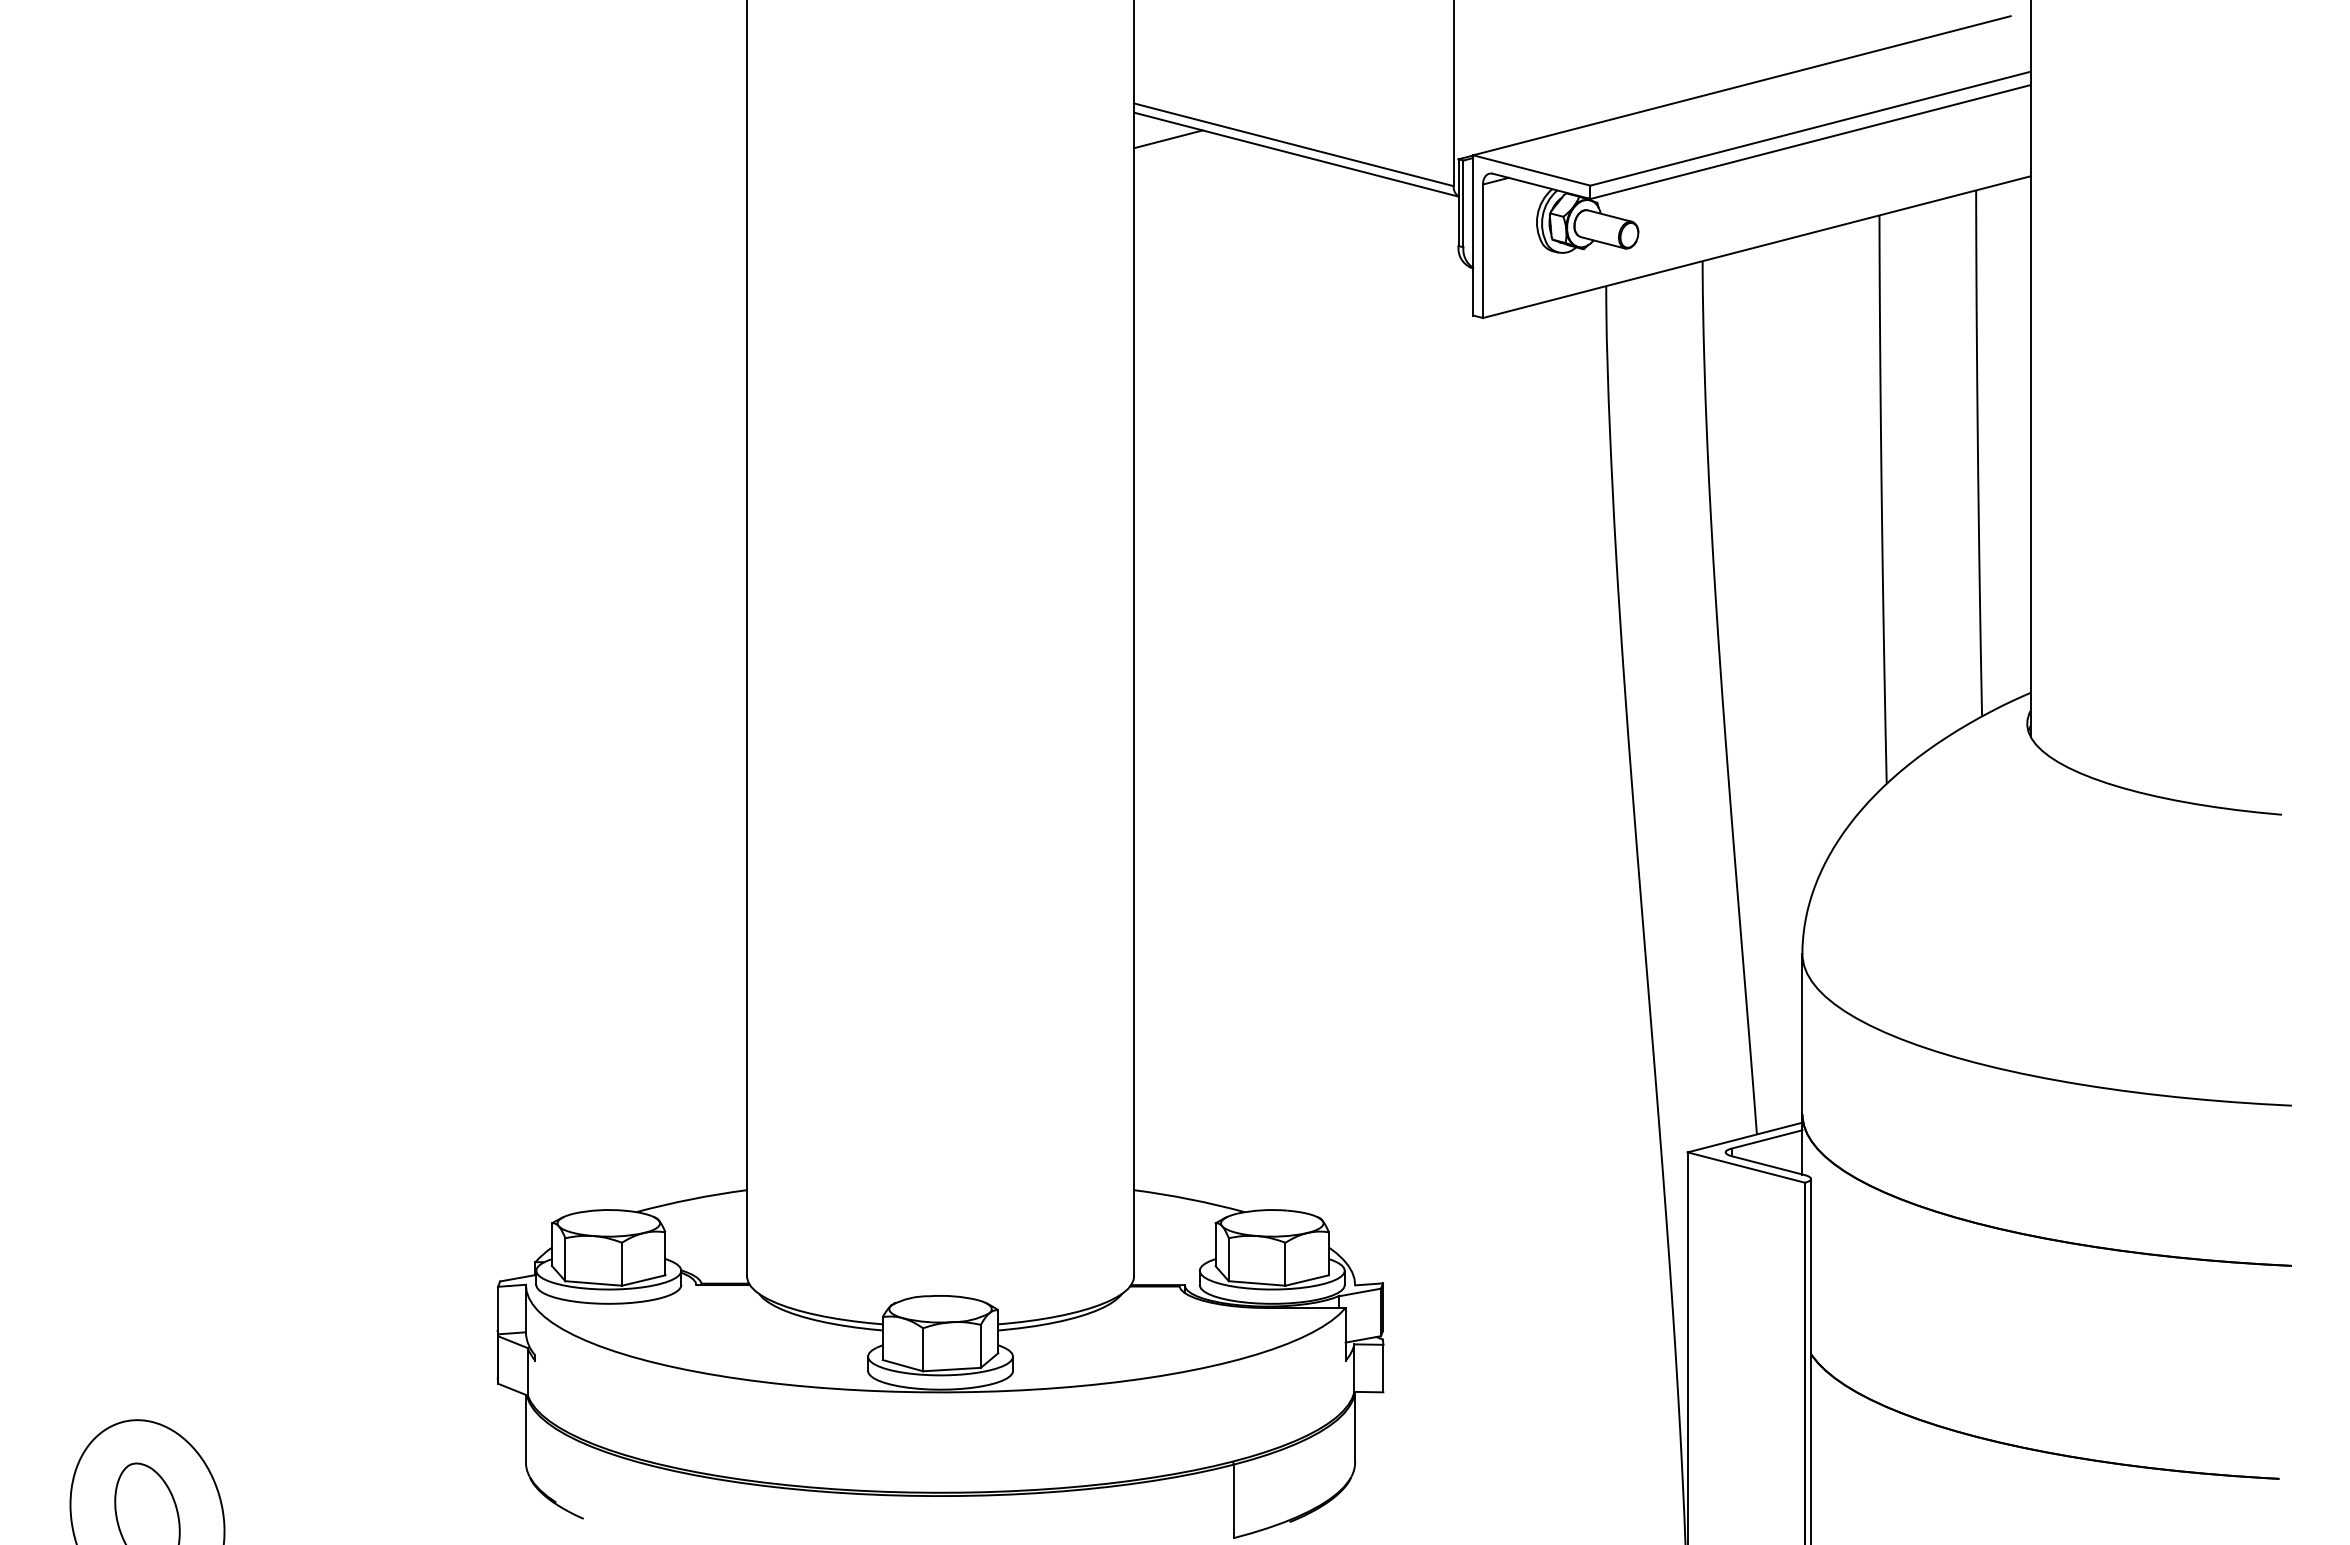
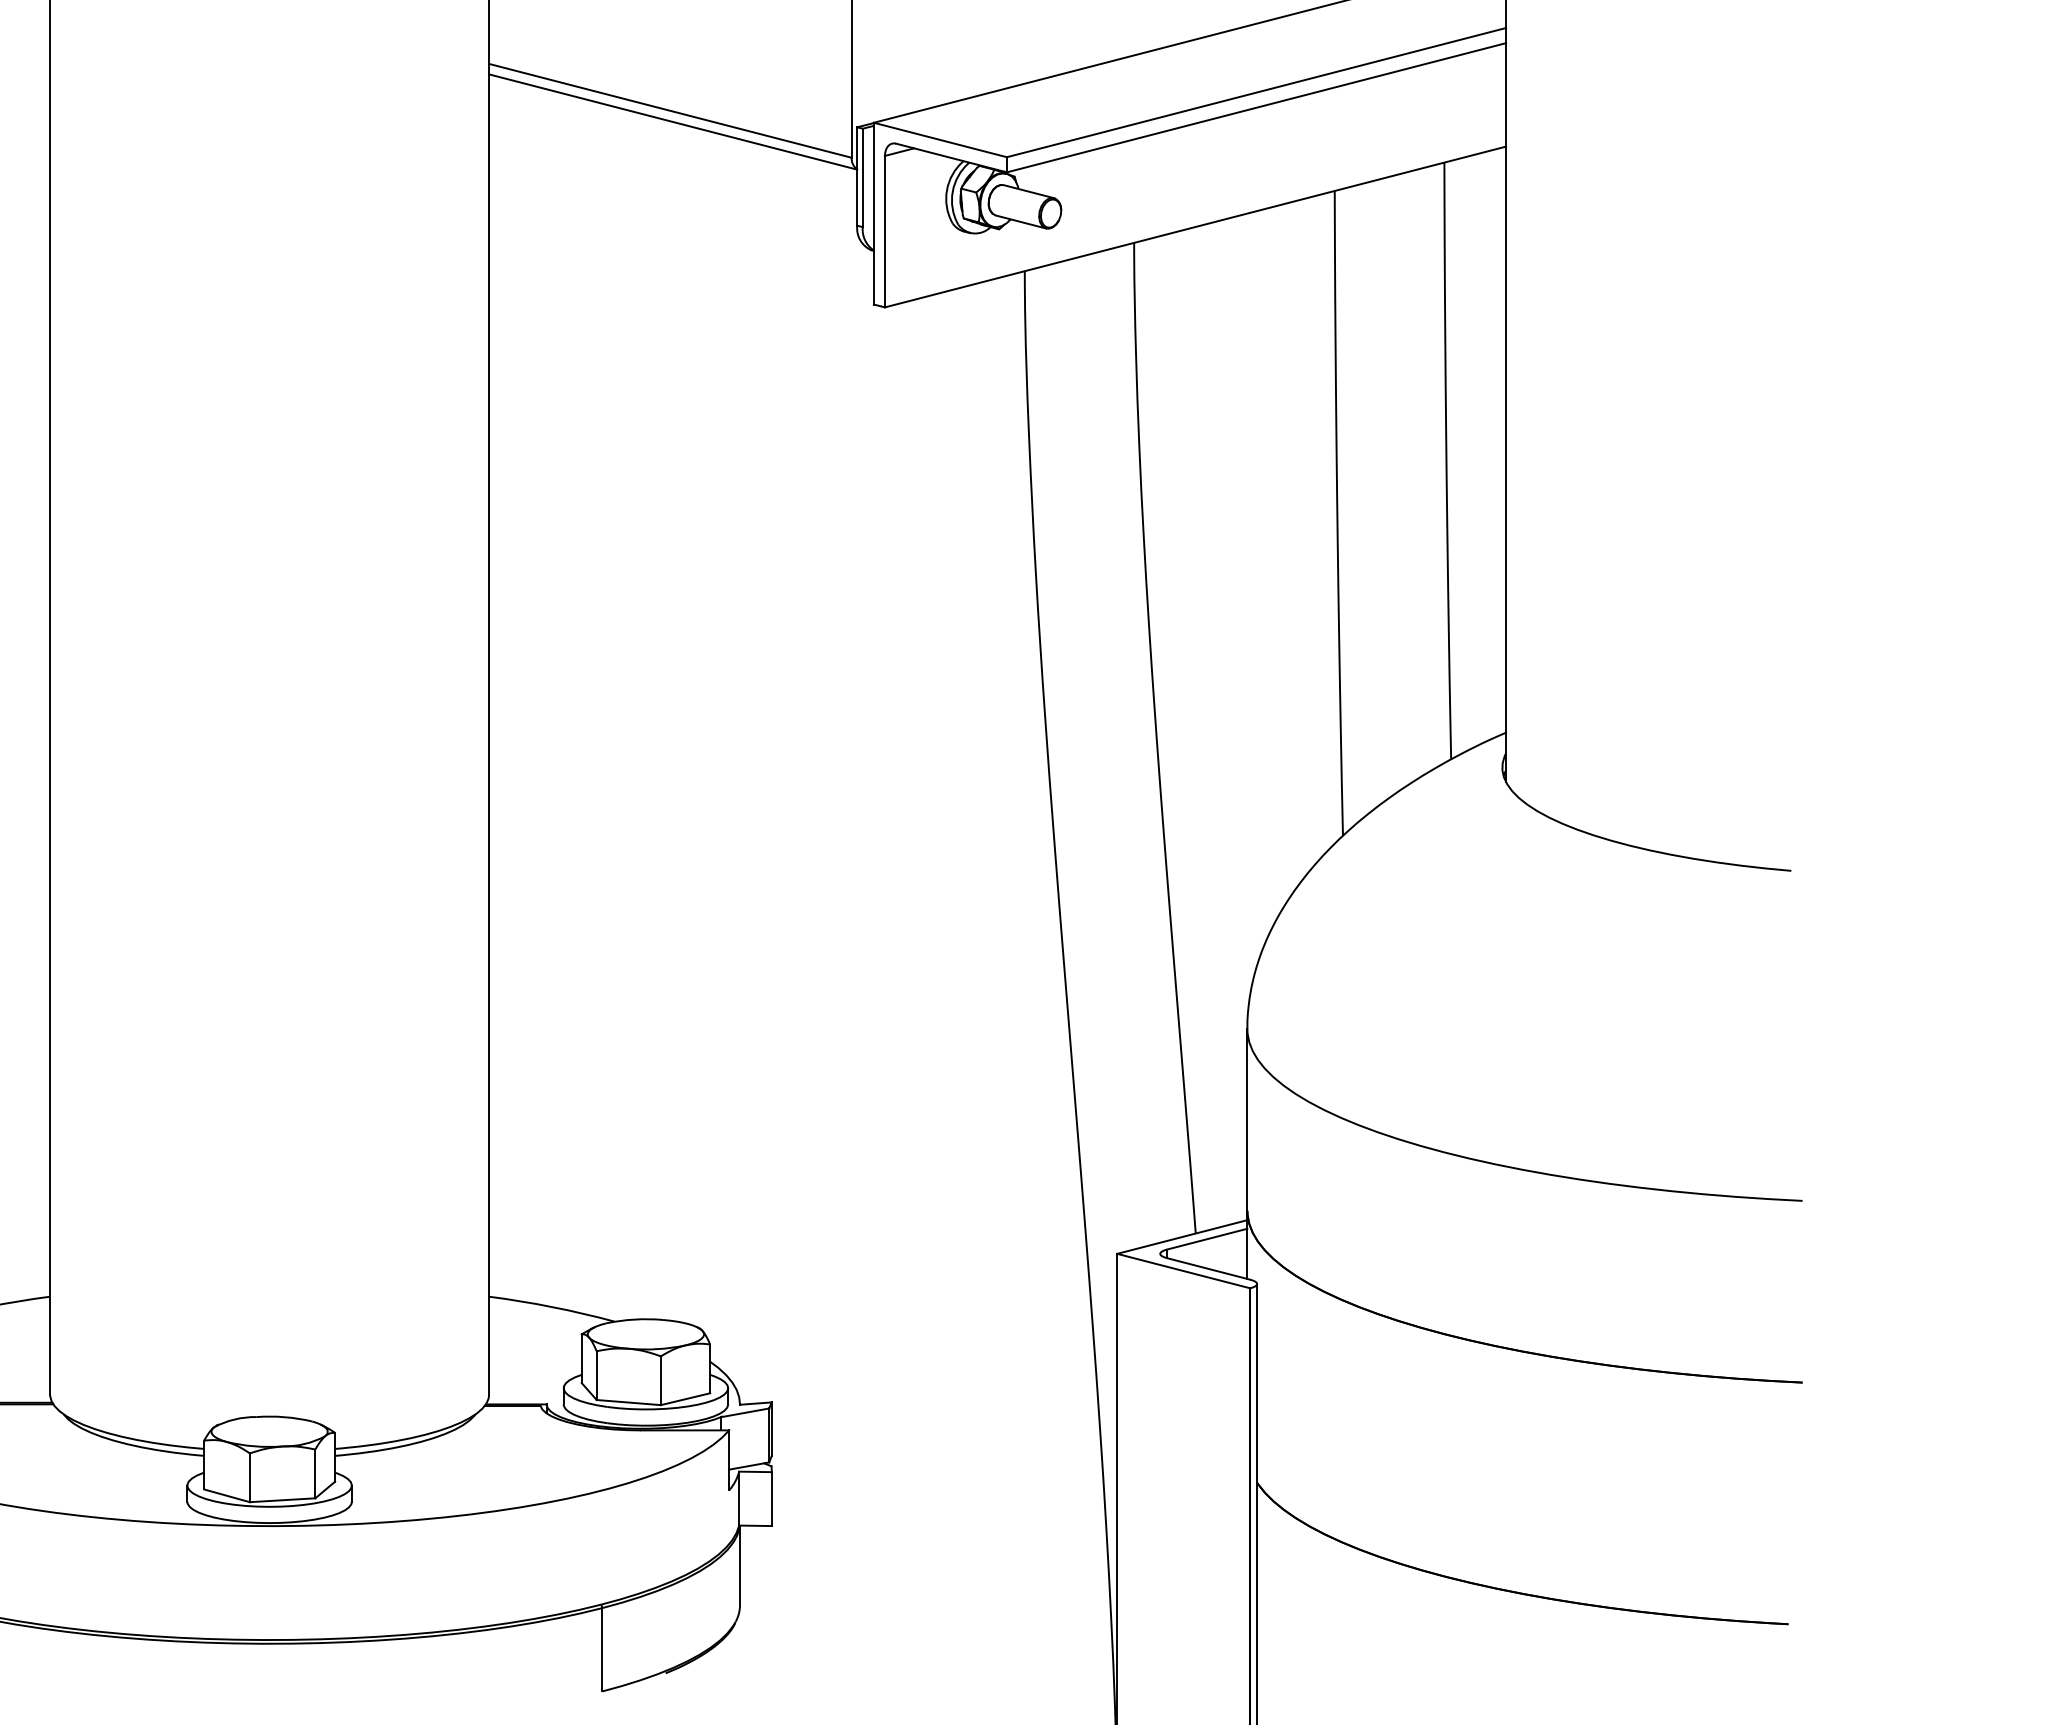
line: (1168, 139) -> (528, 104), removed

